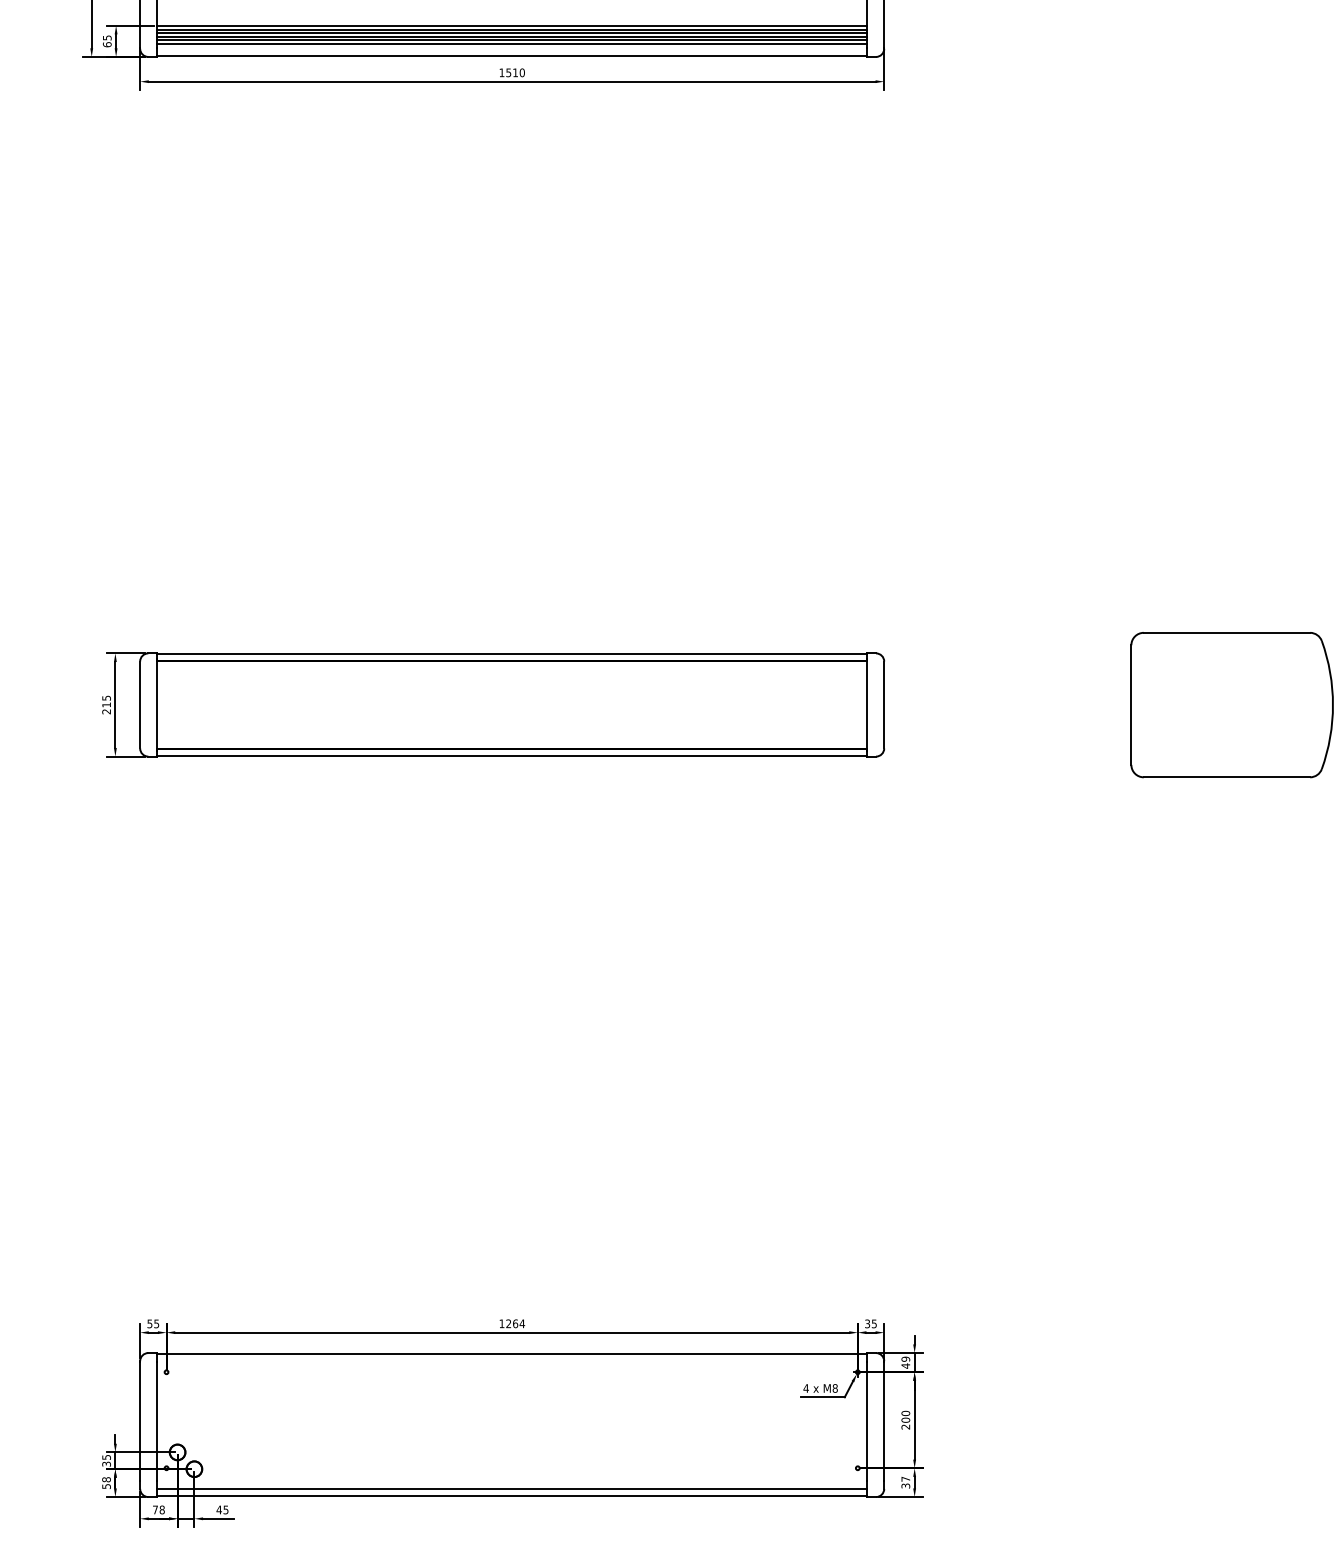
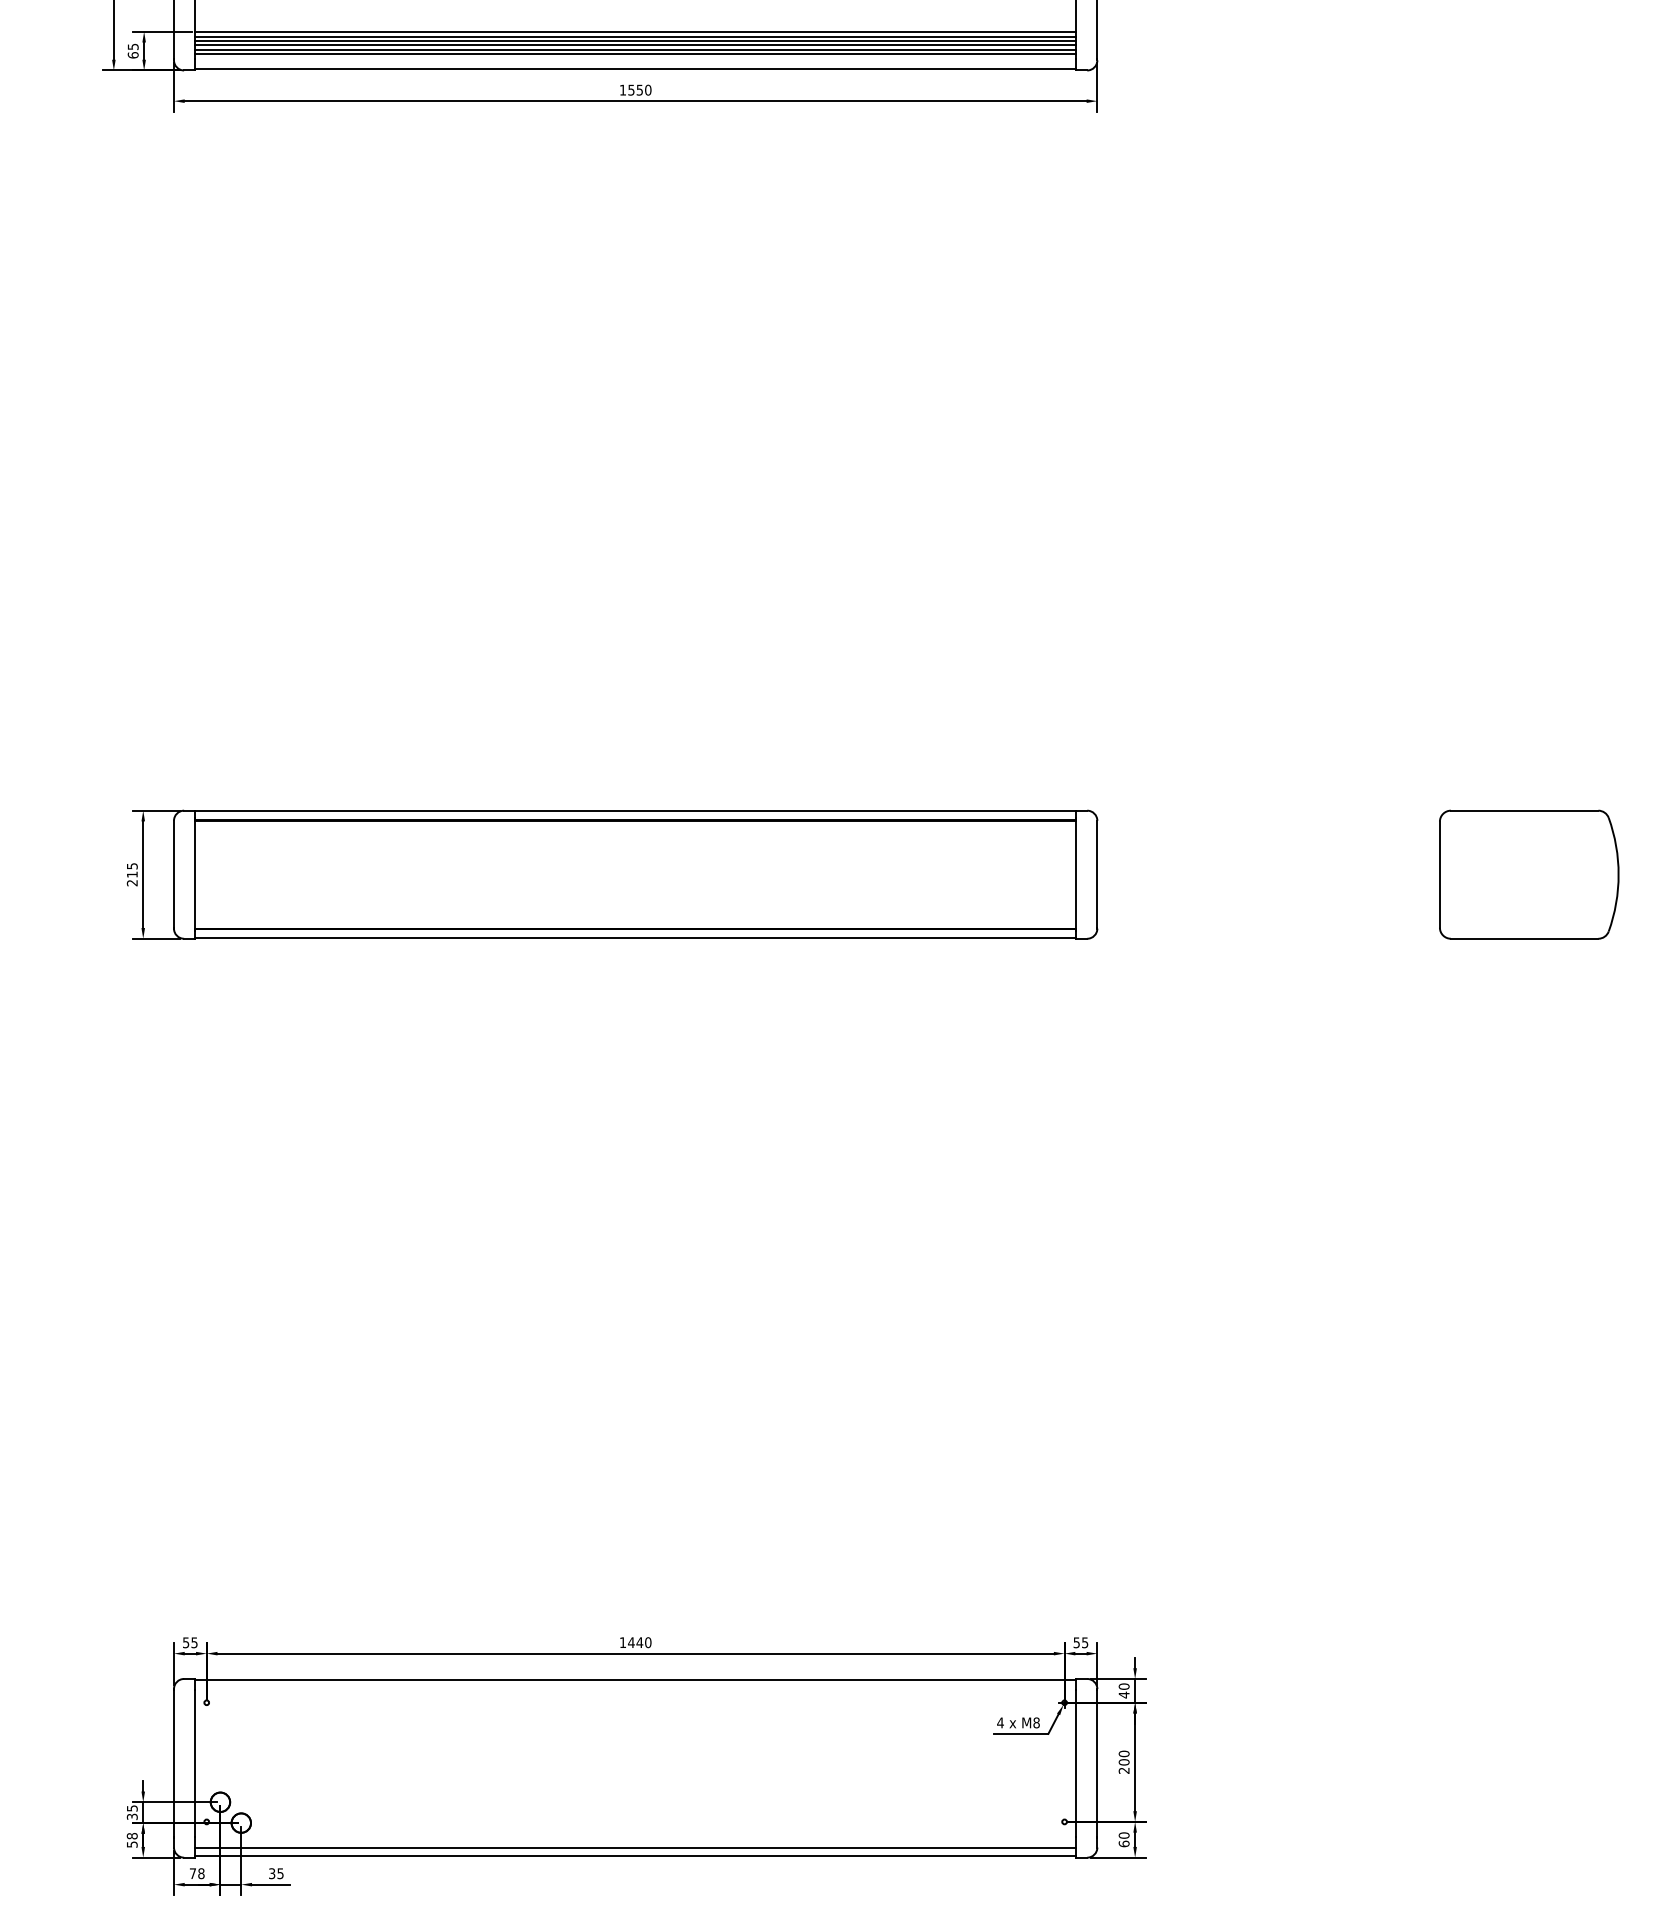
text: (515, 72) -> (639, 89), 1510 -> 1550
part: (1232, 704) -> (1529, 874), size x0.71
text: (515, 1323) -> (639, 1642), 1264 -> 1440
text: (867, 1323) -> (1076, 1642), 35 -> 55
text: (906, 1359) -> (1124, 1686), 49 -> 40
text: (905, 1482) -> (1123, 1839), 37 -> 60
text: (218, 1509) -> (271, 1873), 45 -> 35

